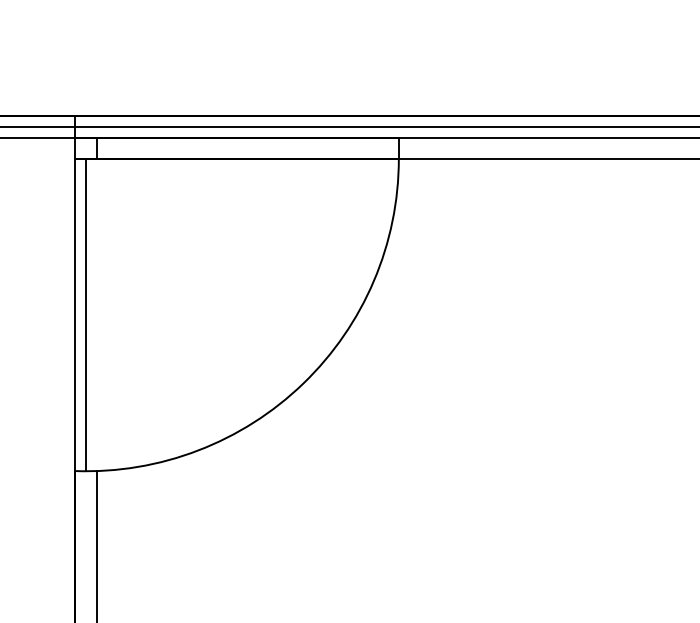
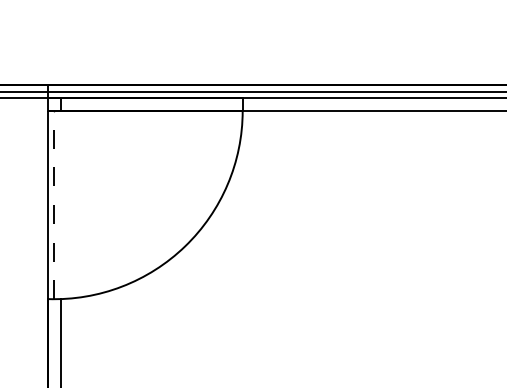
line: (86, 314) -> (54, 204), solid -> dashed

